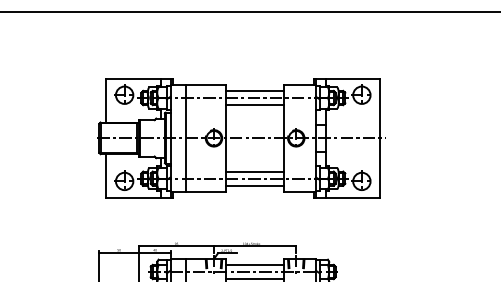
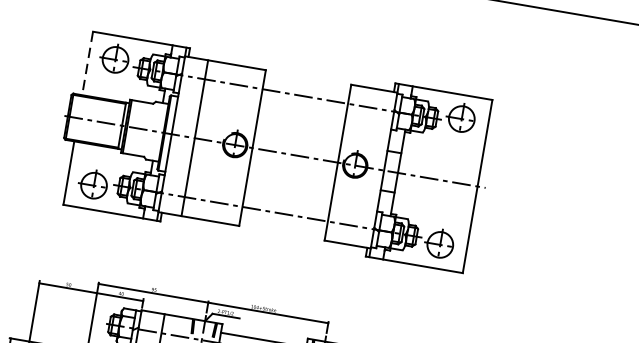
line: (254, 90) -> (306, 85), removed
line: (106, 100) -> (87, 63), solid -> dashed
line: (254, 105) -> (302, 107), removed
line: (254, 171) -> (286, 203), removed
line: (254, 185) -> (282, 224), removed

